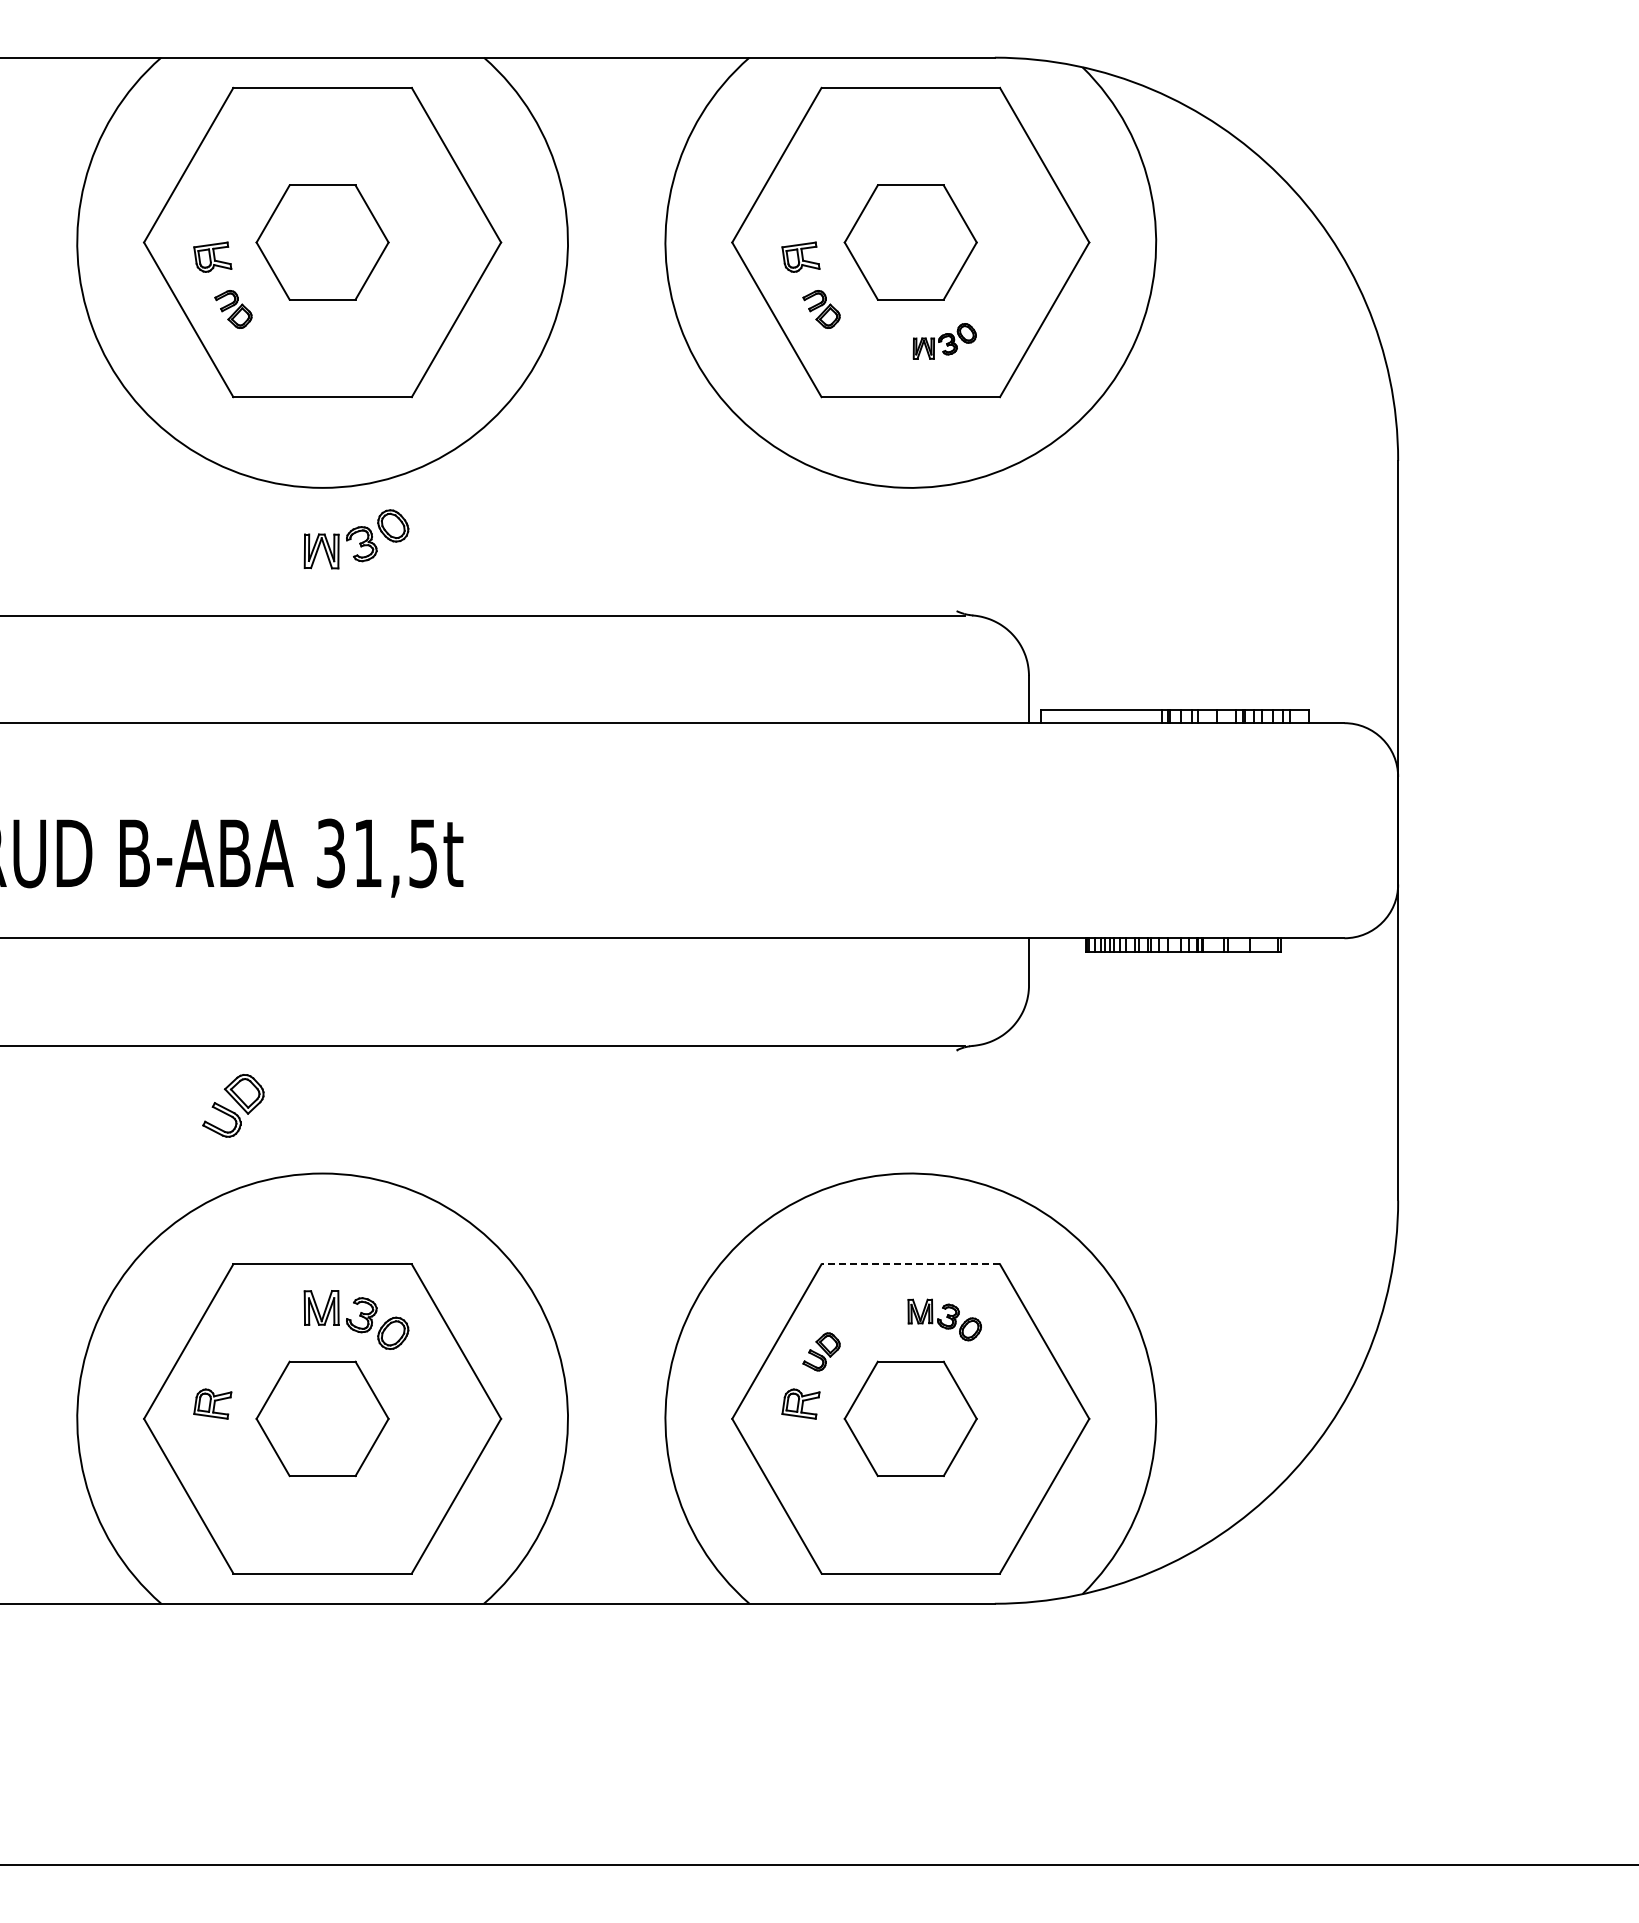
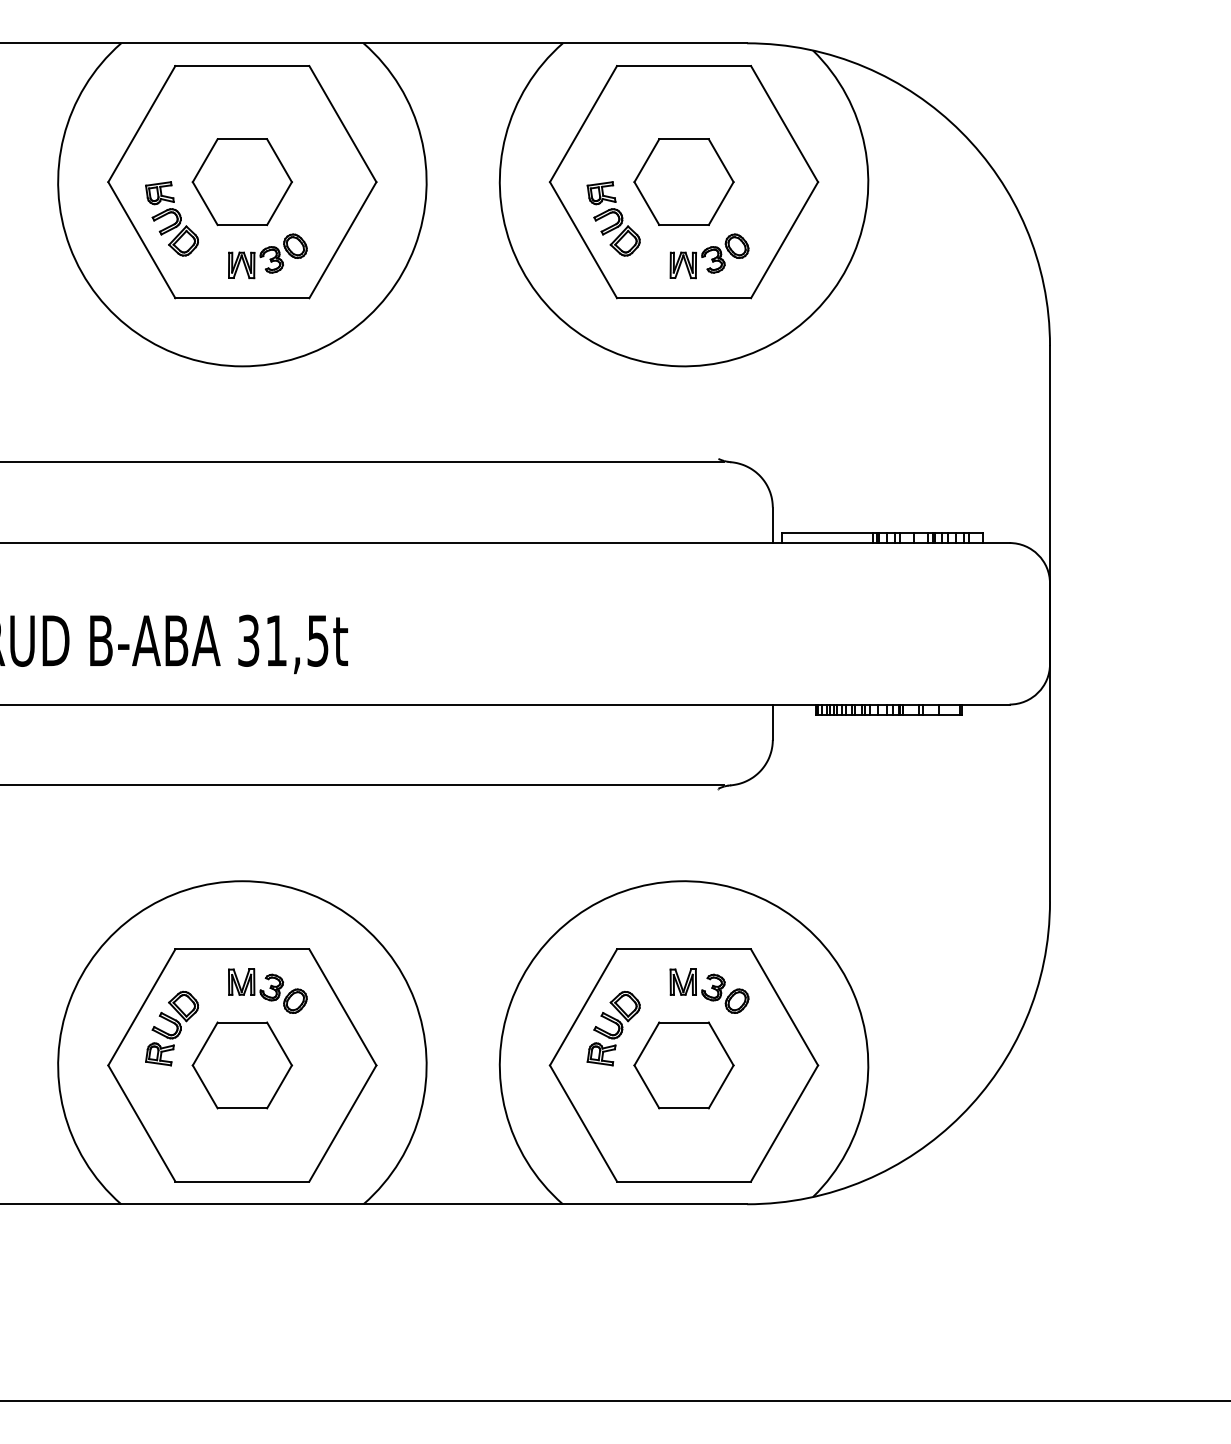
part: (233, 309) -> (175, 232), size x1.67
part: (821, 309) -> (617, 232), size x1.67
part: (944, 341) -> (709, 256), size x1.67
part: (356, 539) -> (267, 256), moved
part: (233, 1105) -> (175, 1014), moved
line: (910, 1264) -> (683, 949), dashed -> solid
part: (944, 1319) -> (709, 990), size x1.43
part: (821, 1351) -> (617, 1014), size x1.67

